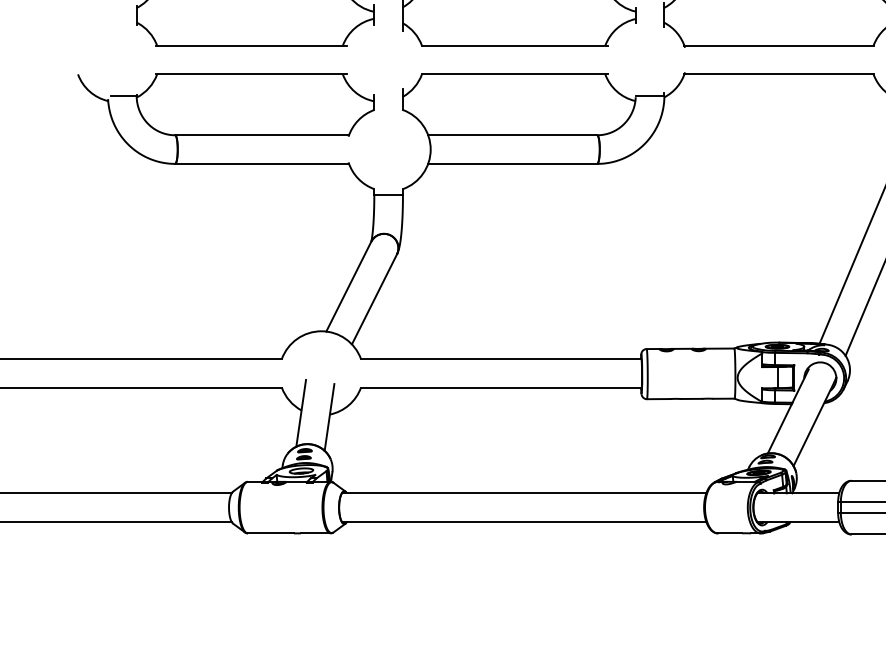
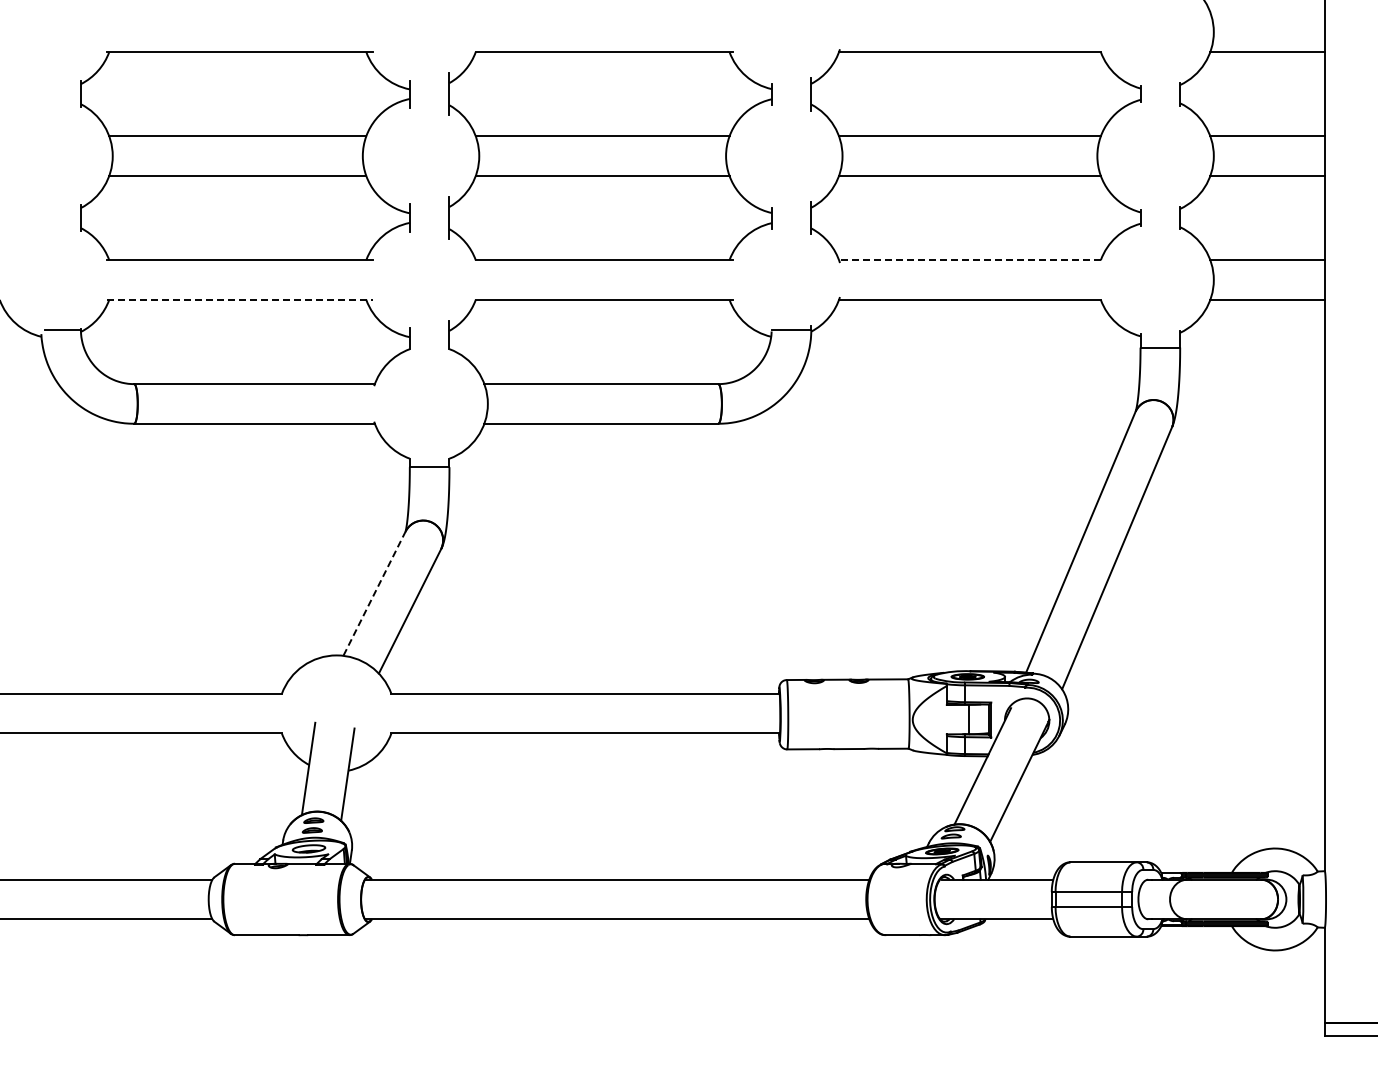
line: (778, 45) -> (969, 260), solid -> dashed
line: (251, 74) -> (240, 299), solid -> dashed
line: (348, 286) -> (374, 593), solid -> dashed

